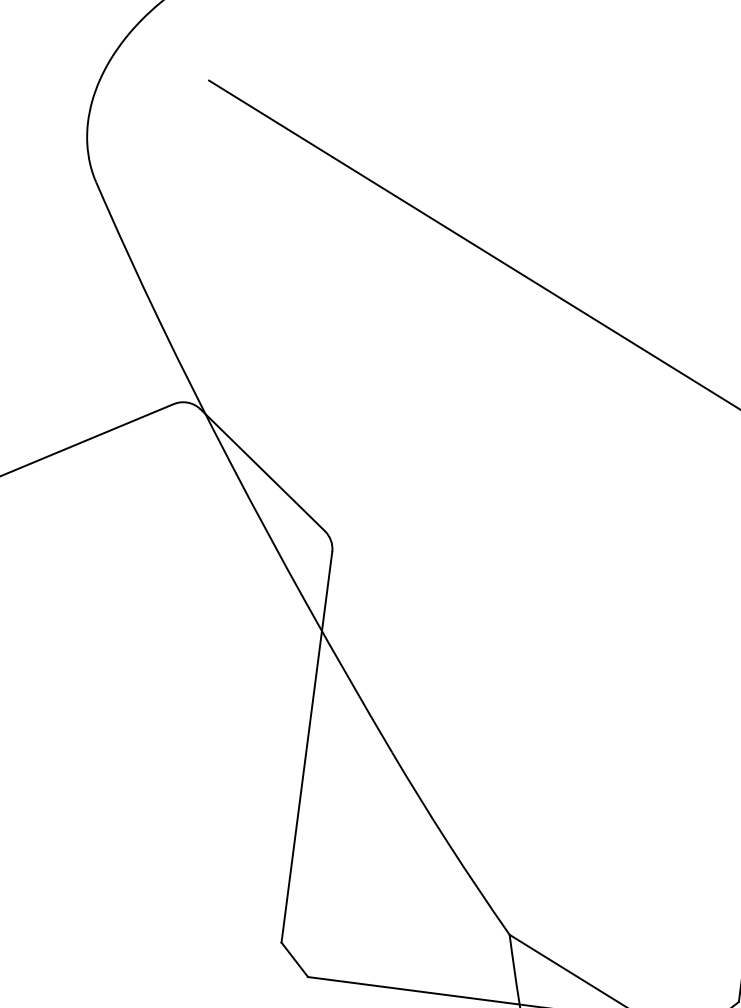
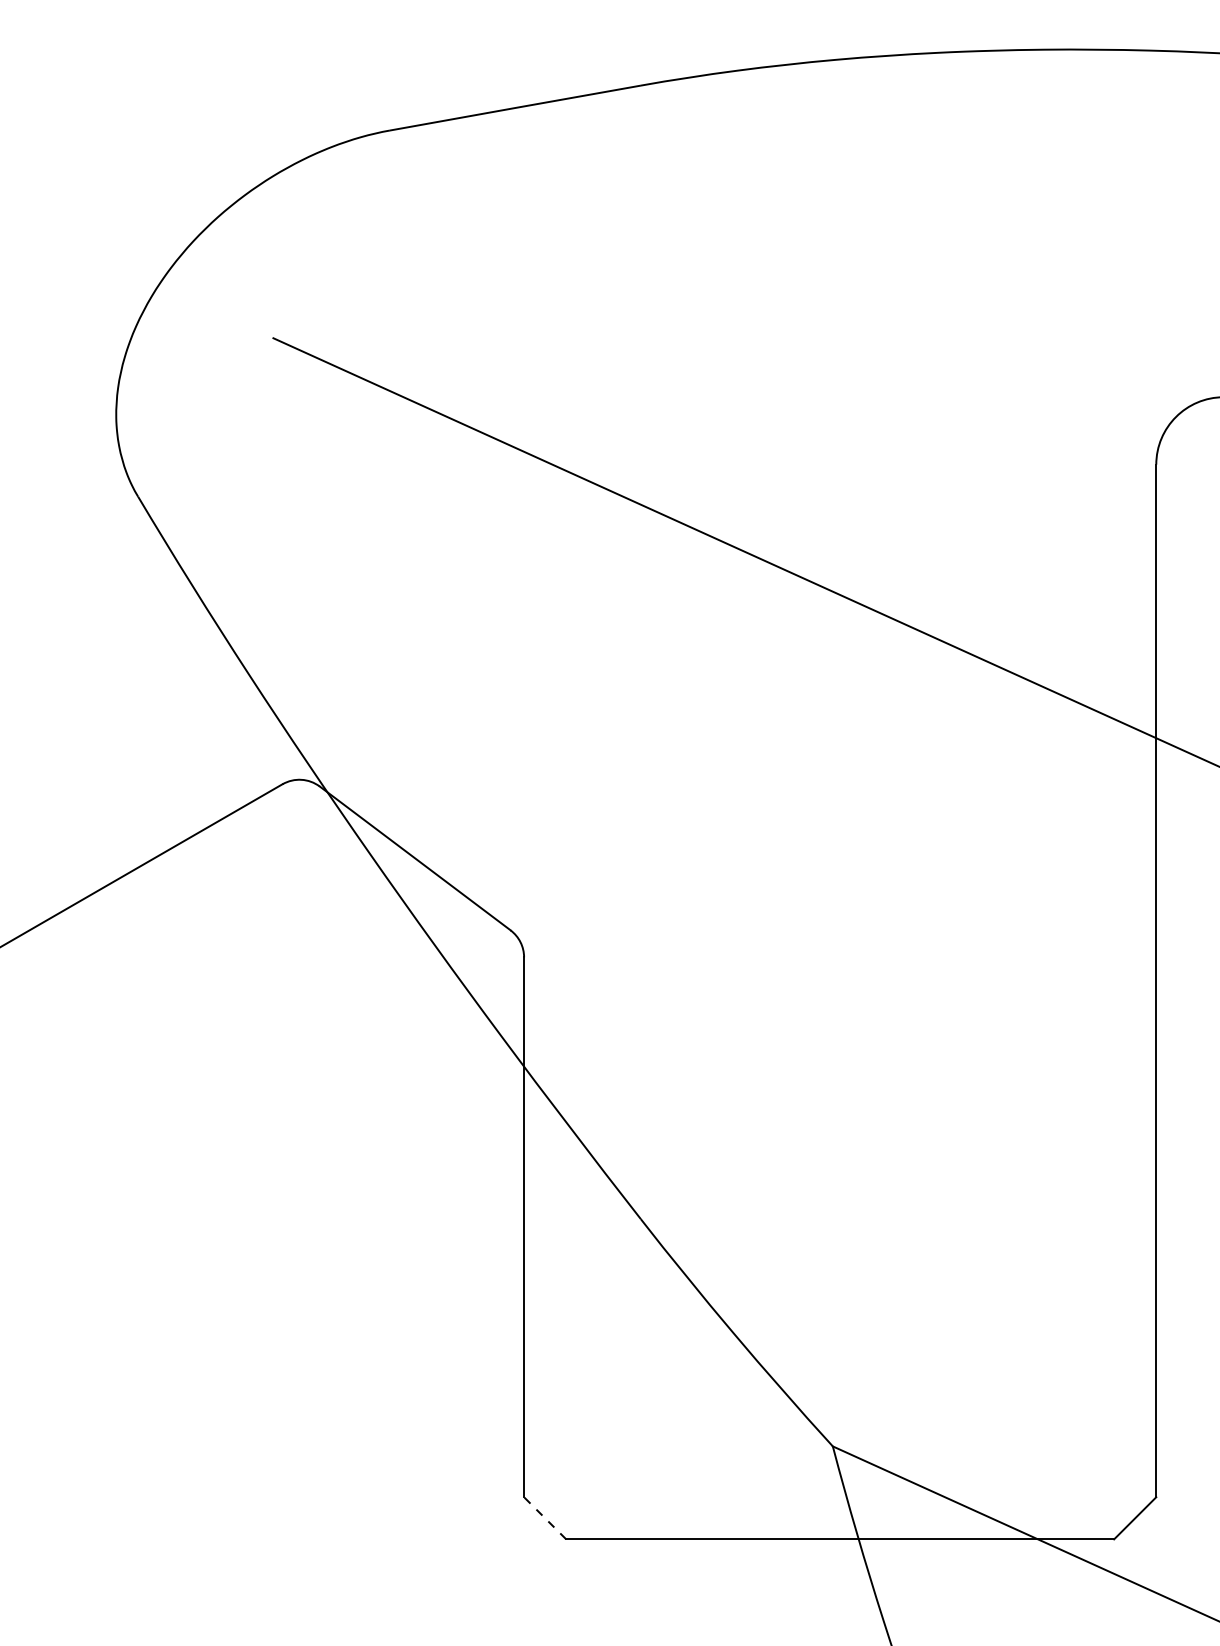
line: (295, 959) -> (545, 1518), solid -> dashed

